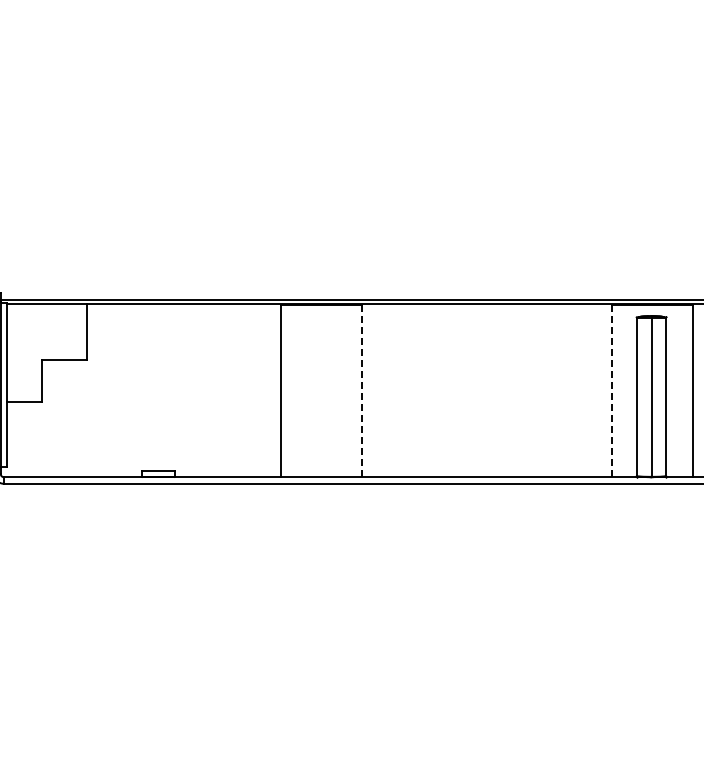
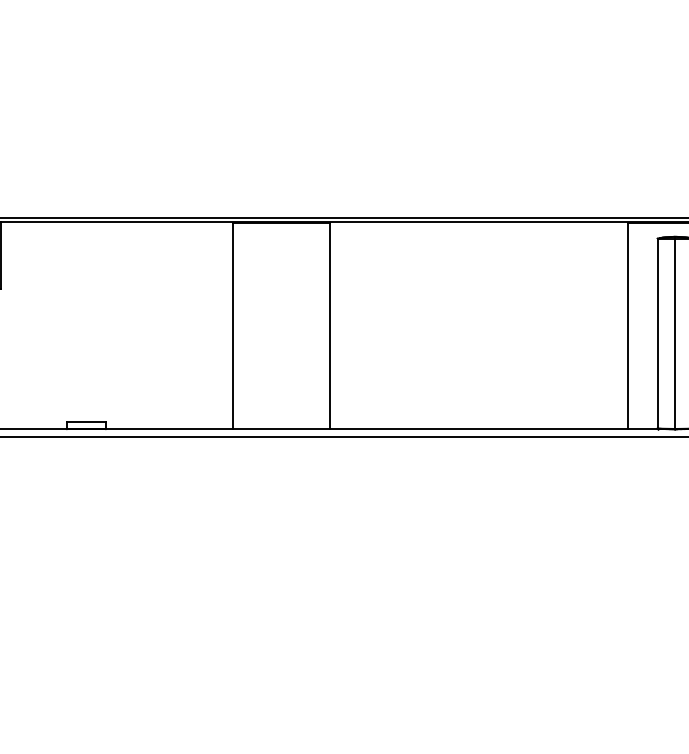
line: (612, 390) -> (628, 325), dashed -> solid
line: (362, 391) -> (330, 326), dashed -> solid

